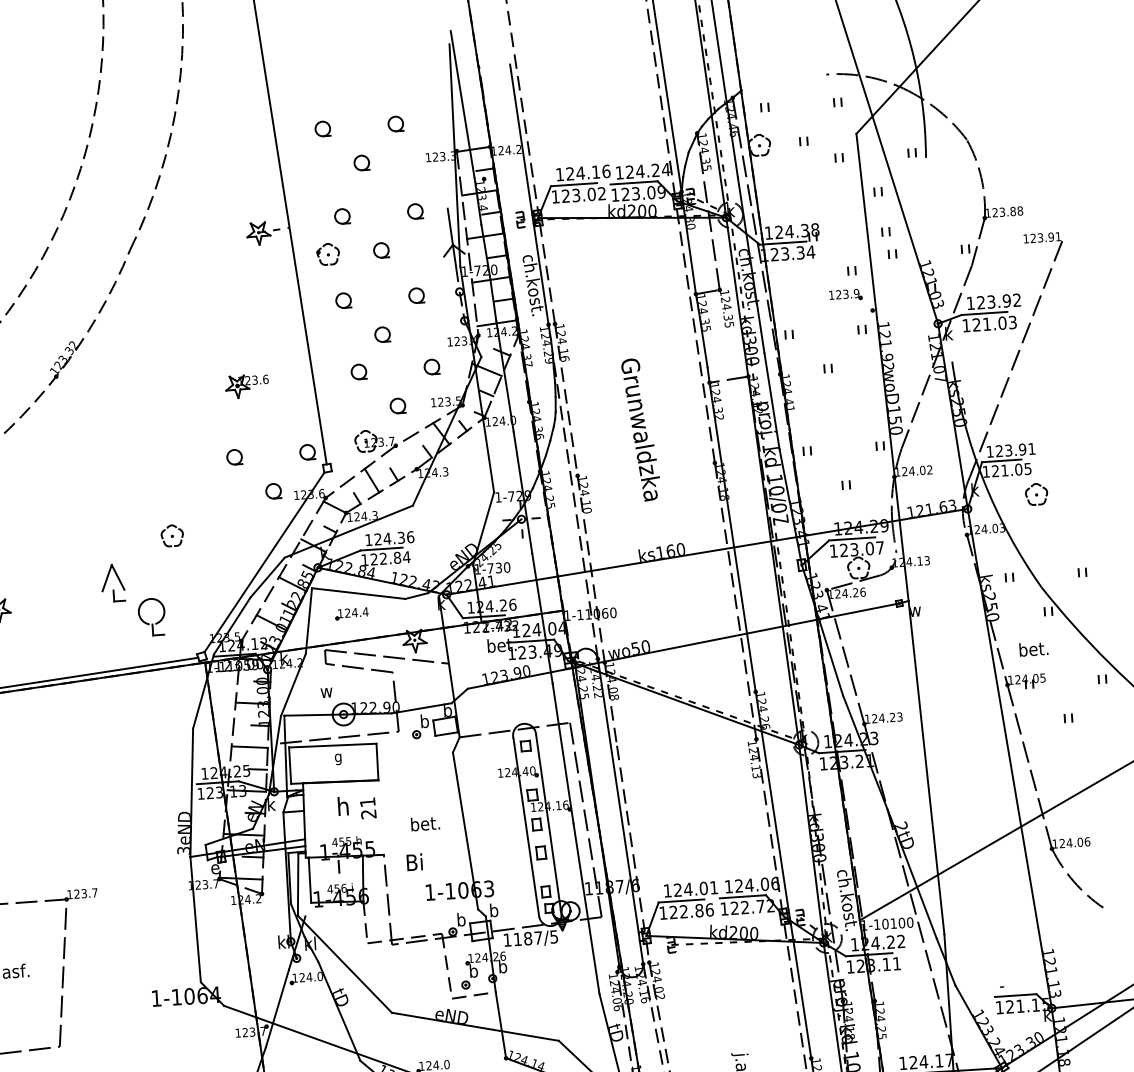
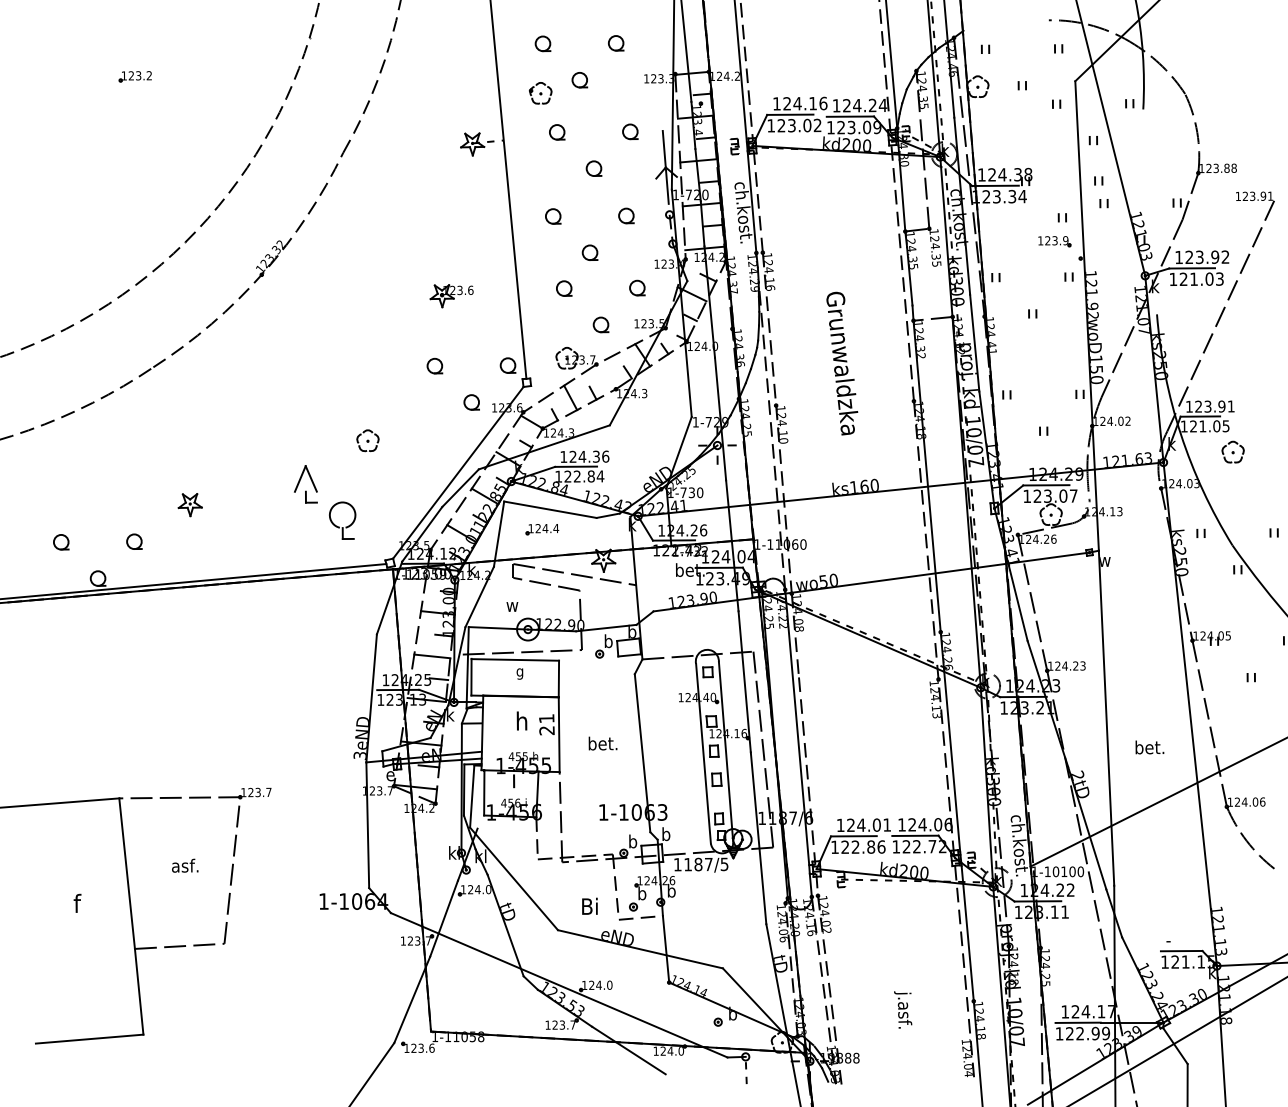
part: (328, 254) -> (540, 93), moved
text: (1033, 649) -> (1149, 747), moved
line: (380, 817) -> (558, 734), added
text: (414, 861) -> (589, 905), moved

